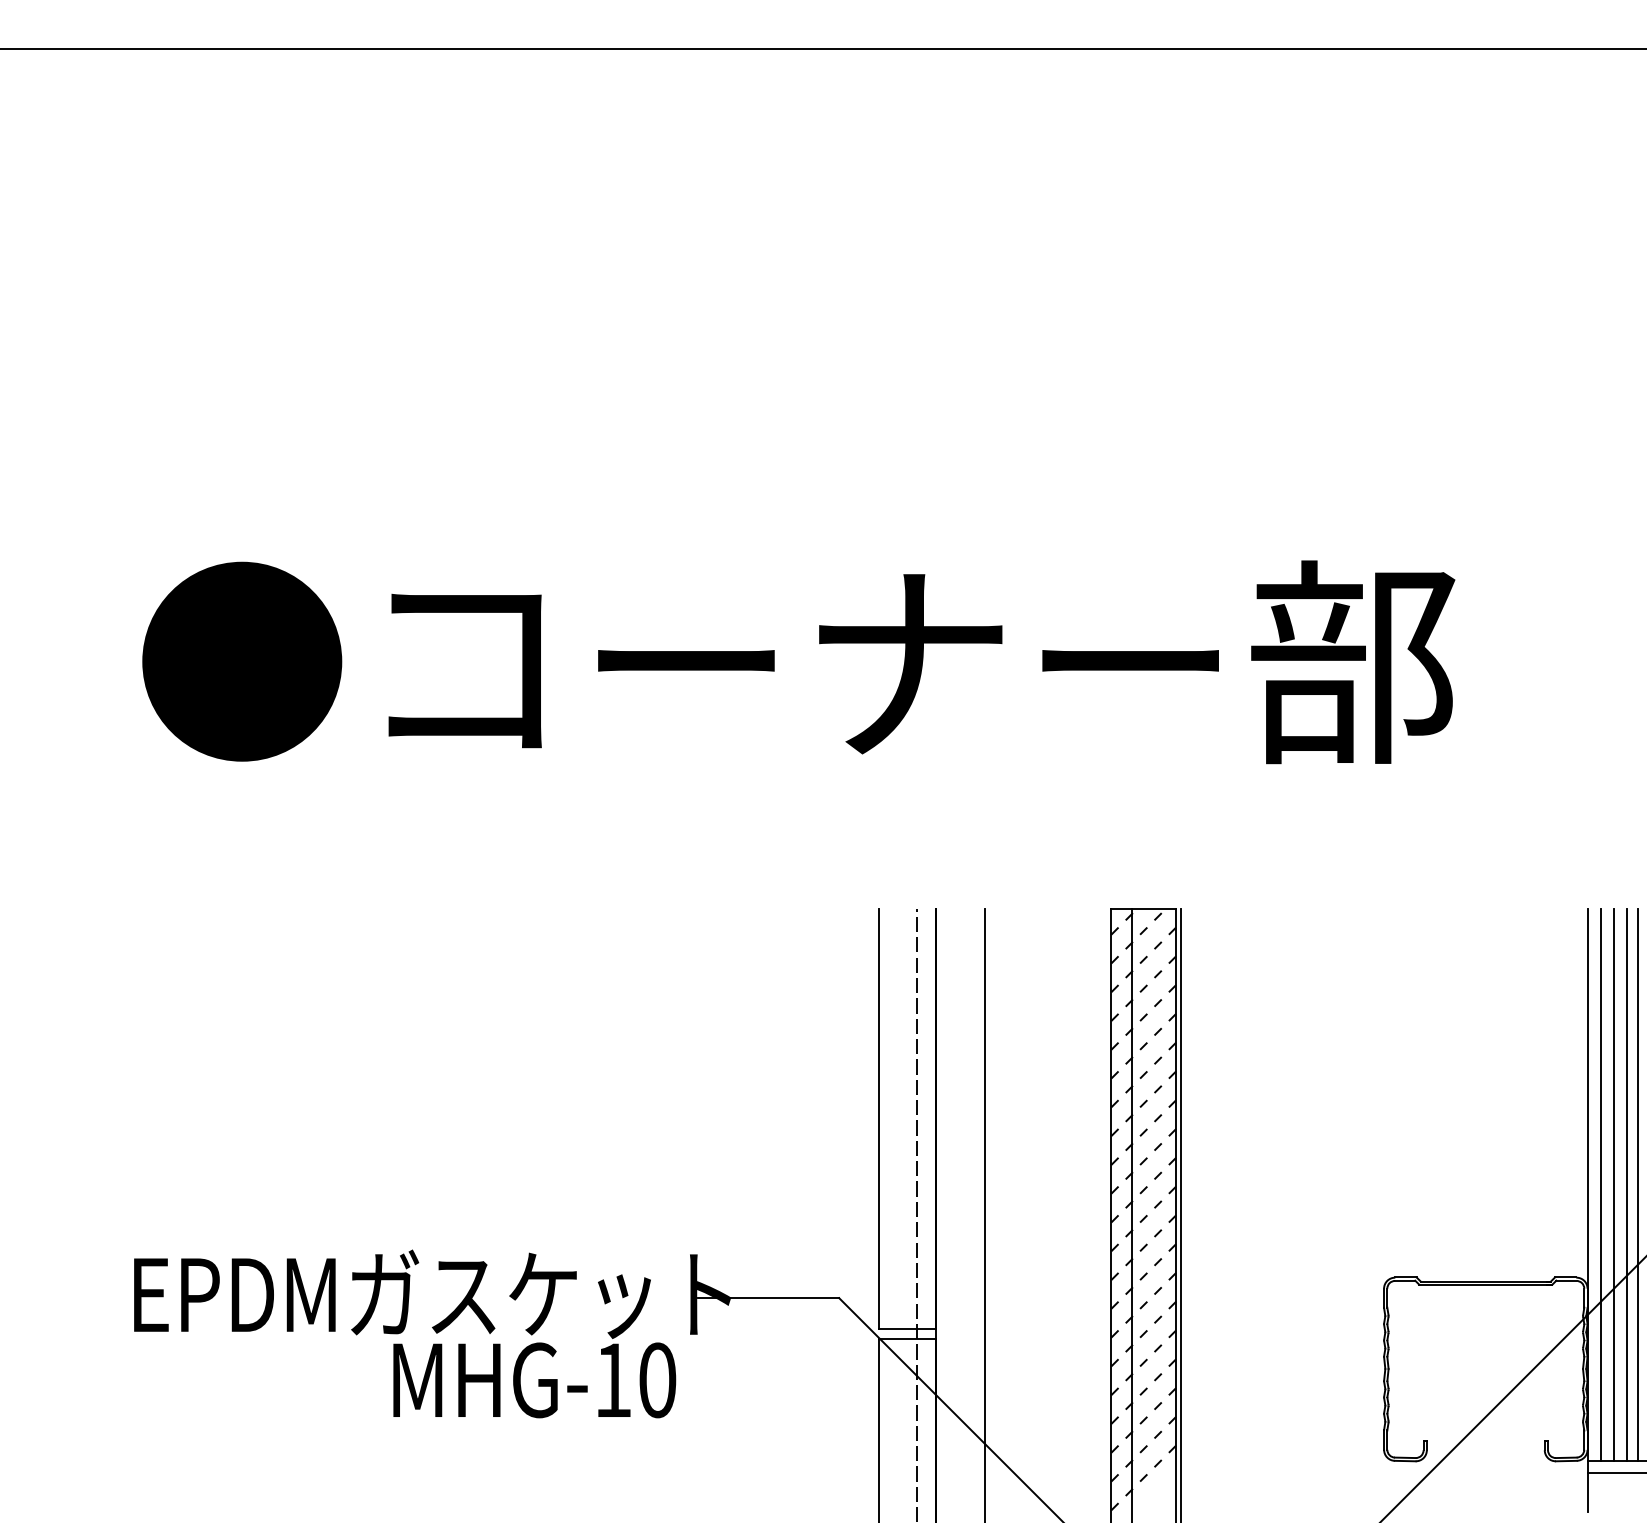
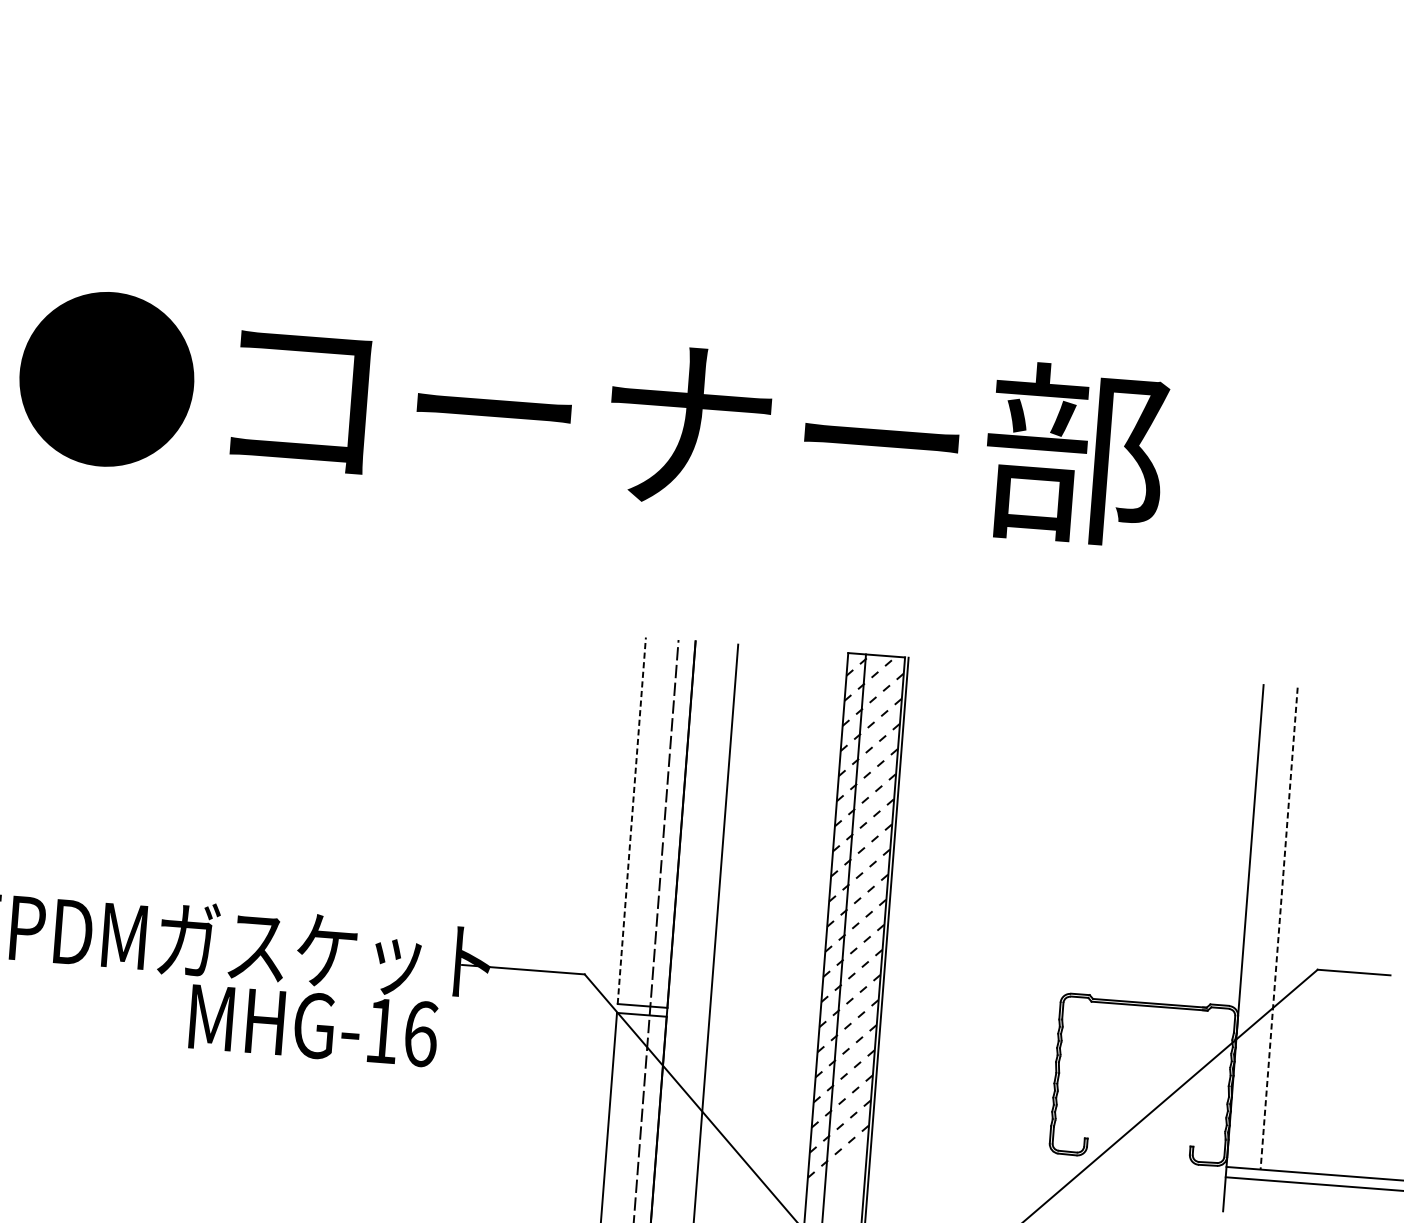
line: (879, 1118) -> (631, 820), solid -> dashed
line: (1600, 1184) -> (1256, 926), removed
line: (1613, 1184) -> (1267, 927), removed
line: (1638, 1184) -> (1289, 928), removed
line: (1626, 1185) -> (1278, 929), solid -> dashed
text: (657, 1380) -> (420, 1034), MHG-10 -> MHG-16

